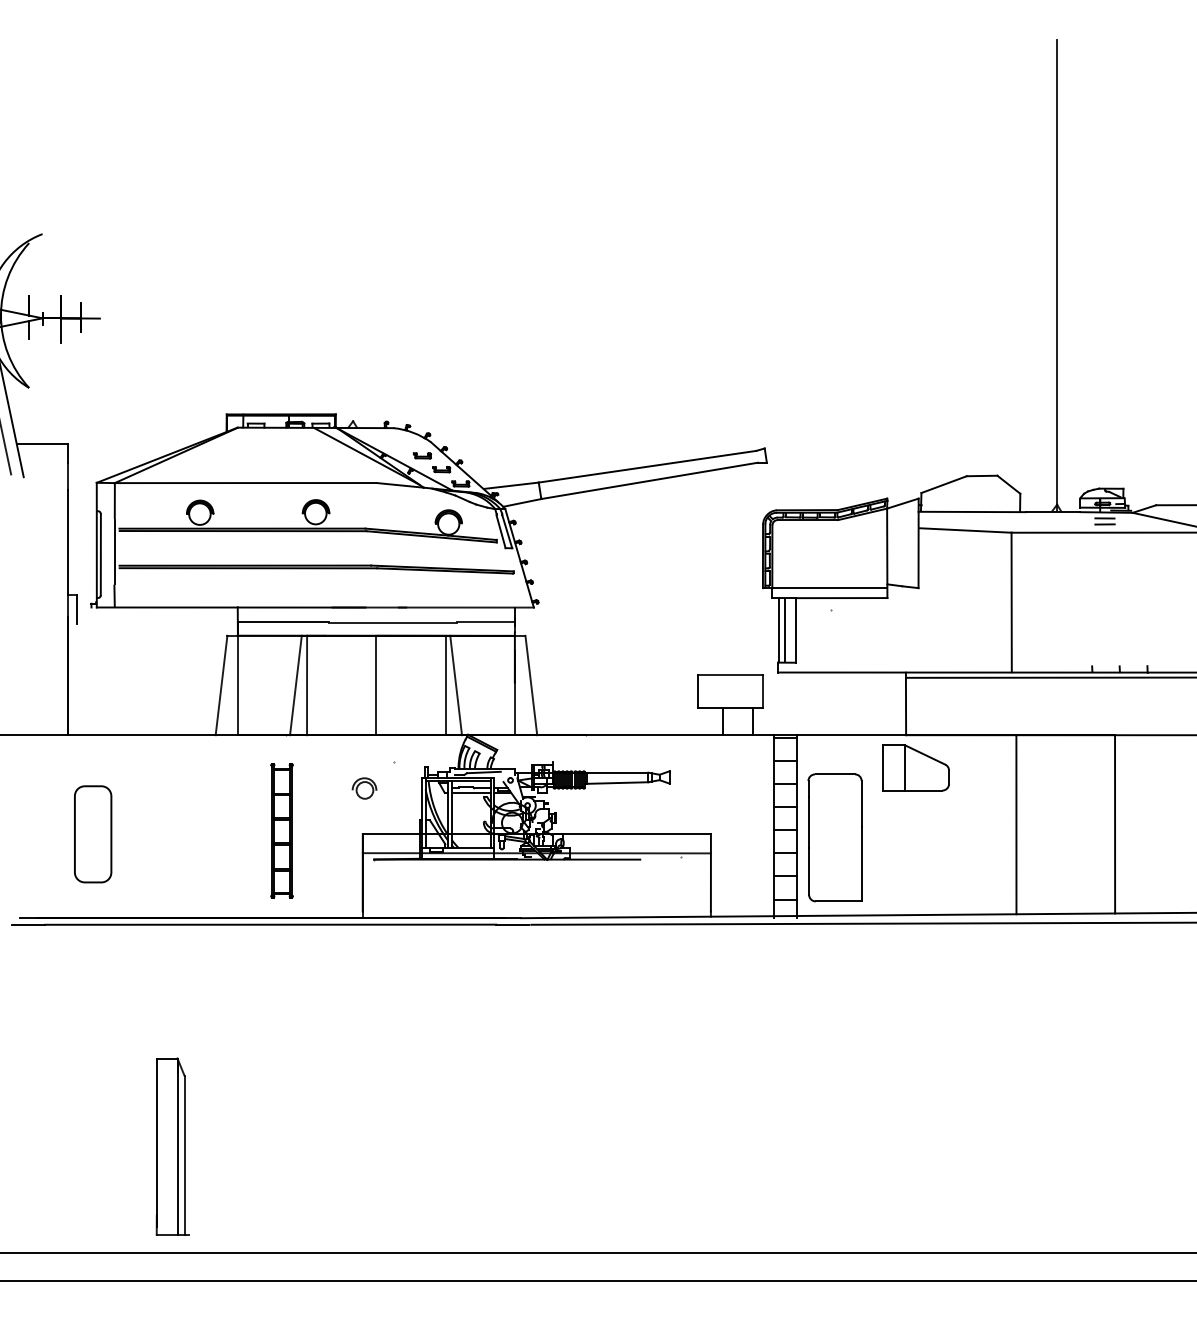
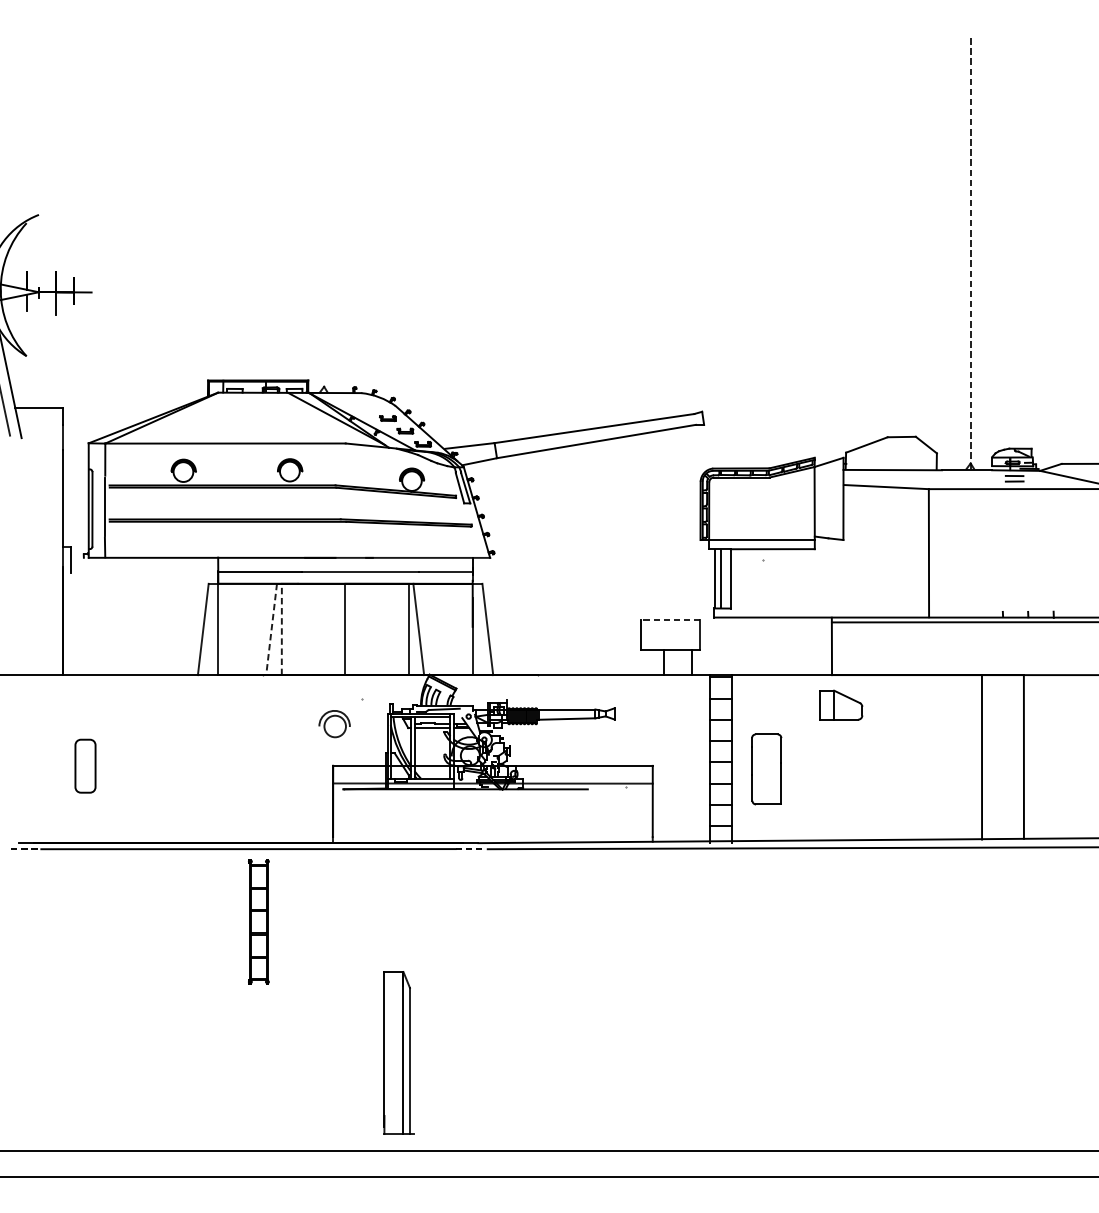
line: (1057, 275) -> (971, 252), solid -> dashed
line: (729, 674) -> (669, 619), solid -> dashed
line: (307, 685) -> (282, 629), solid -> dashed
line: (295, 686) -> (271, 630), solid -> dashed
part: (915, 767) -> (840, 704), size x0.7
part: (364, 788) -> (334, 724), size x1.4
line: (1016, 824) -> (982, 757), moved
part: (281, 830) -> (258, 921), moved
part: (93, 834) -> (85, 766), size x0.6
part: (834, 837) -> (766, 769), size x0.6
line: (29, 924) -> (26, 848), solid -> dashed
line: (512, 924) -> (470, 848), solid -> dashed
part: (172, 1146) -> (398, 1052), moved

